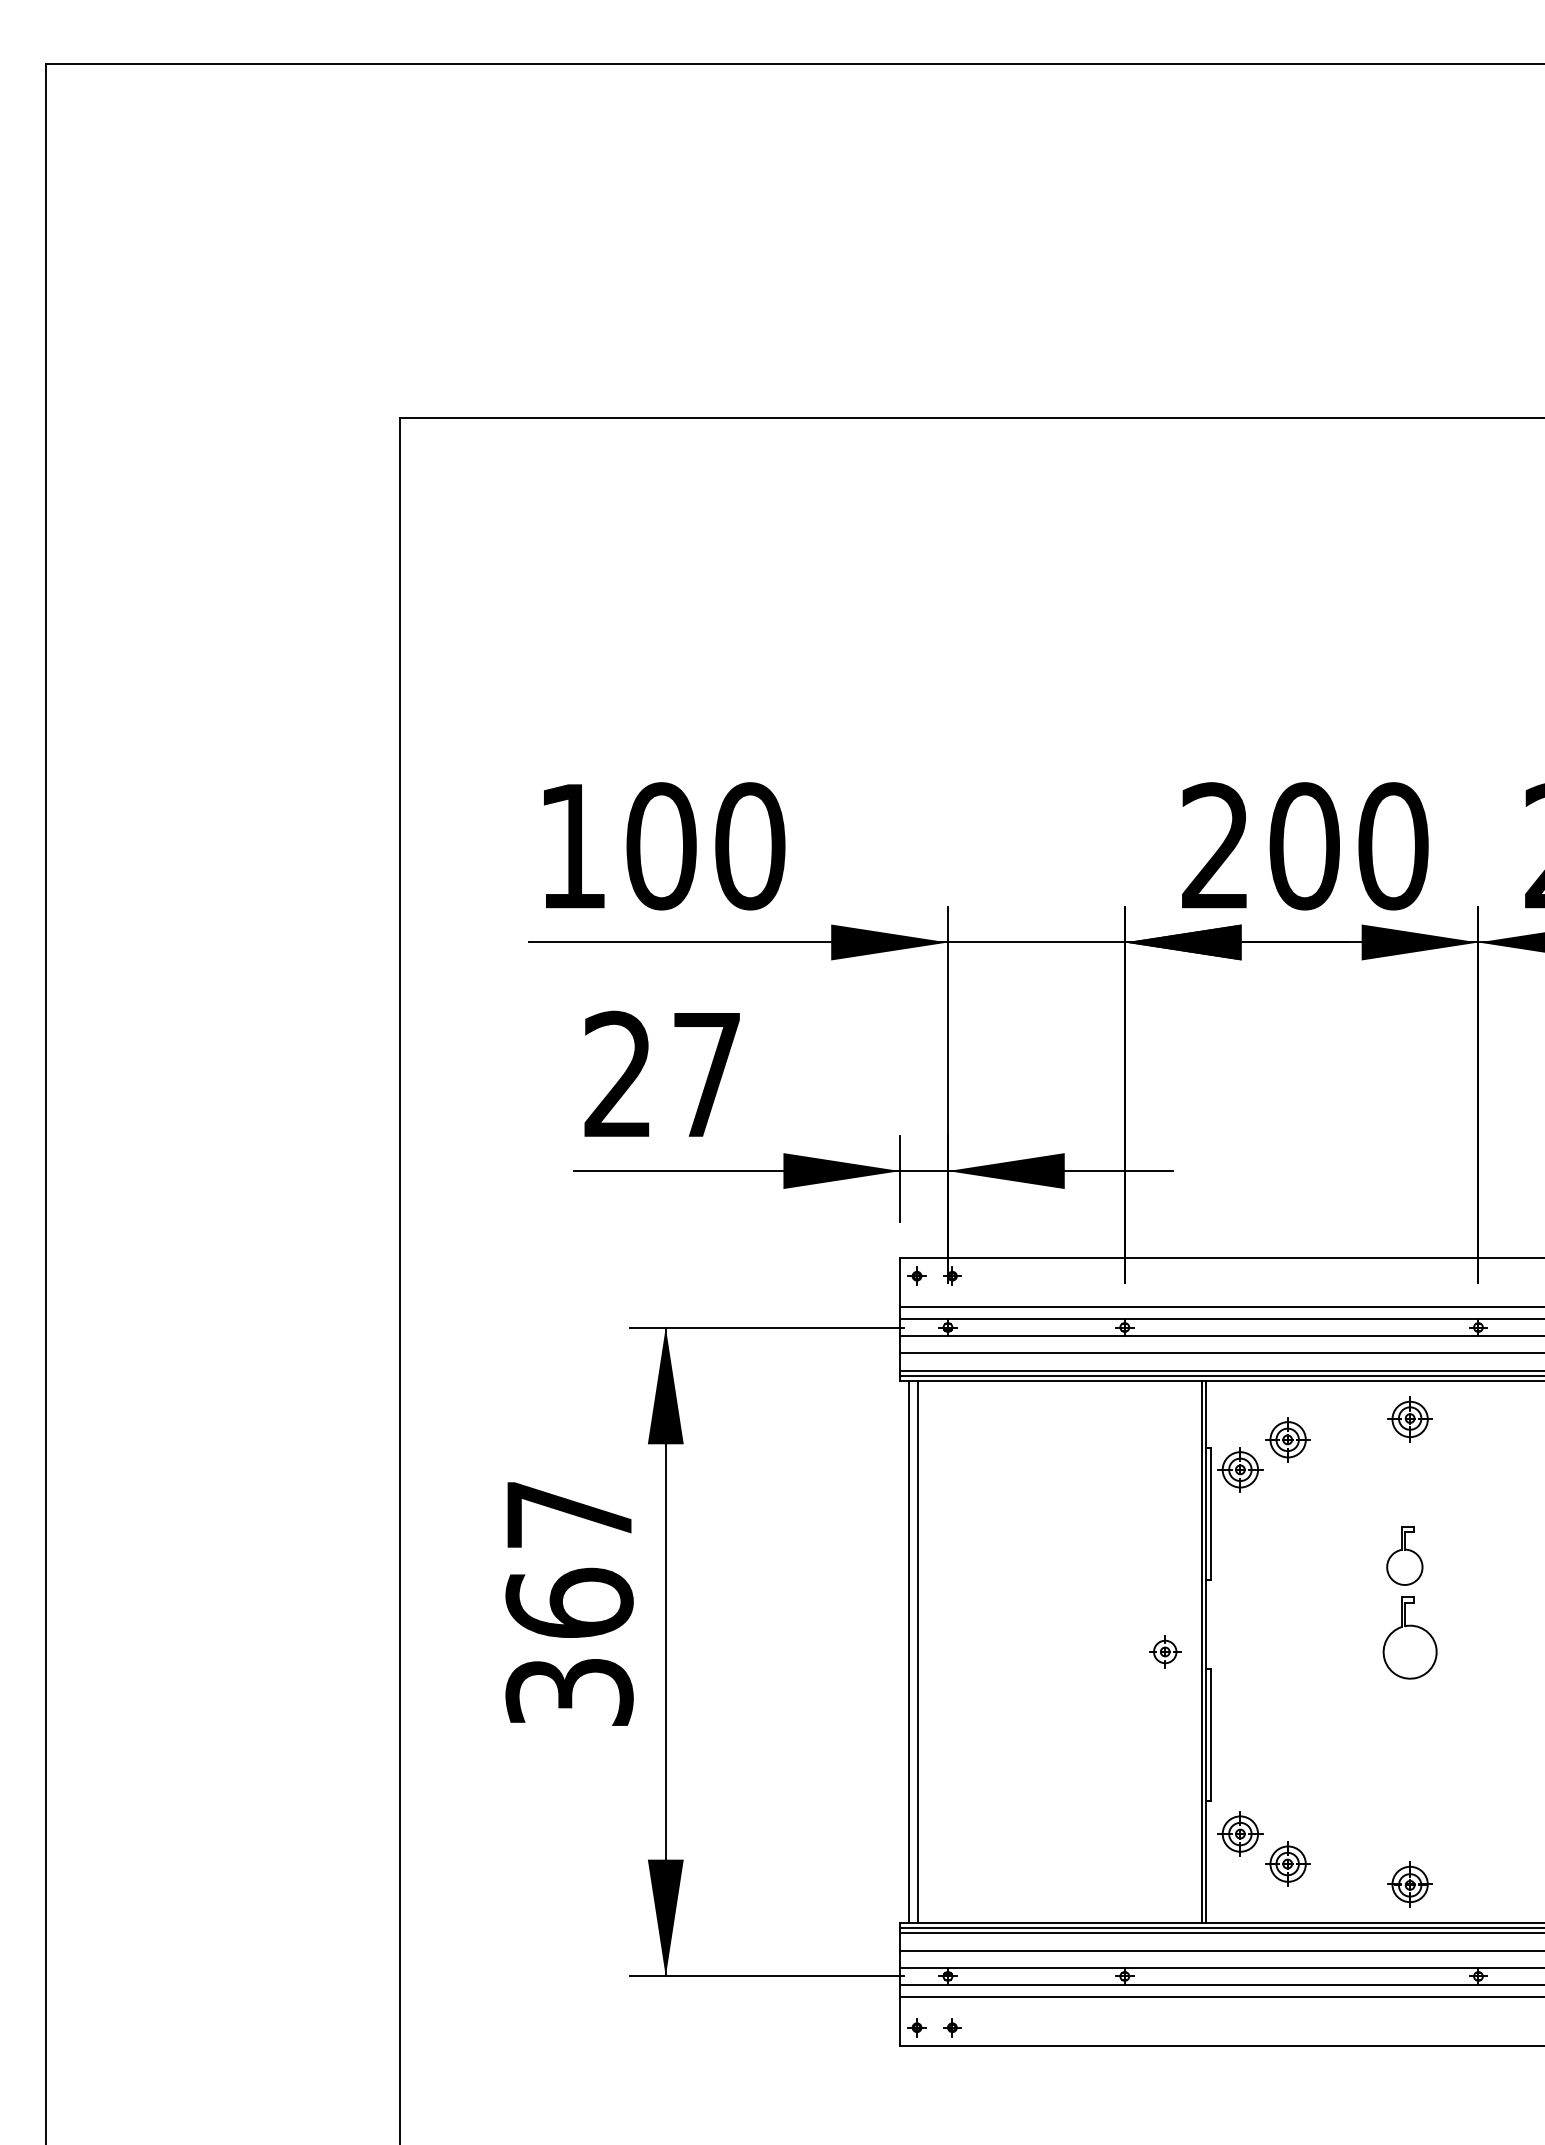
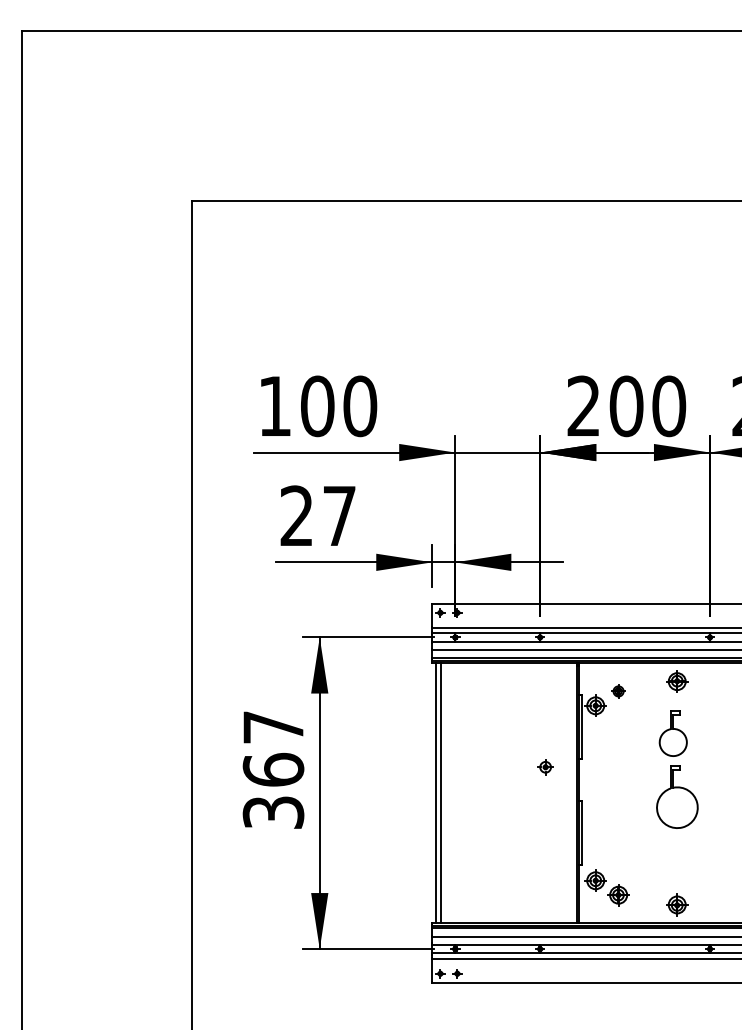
part: (1287, 1440) -> (618, 691), size x0.6
part: (1408, 1602) -> (676, 769), size x1.6
part: (1164, 1652) -> (545, 767), moved

